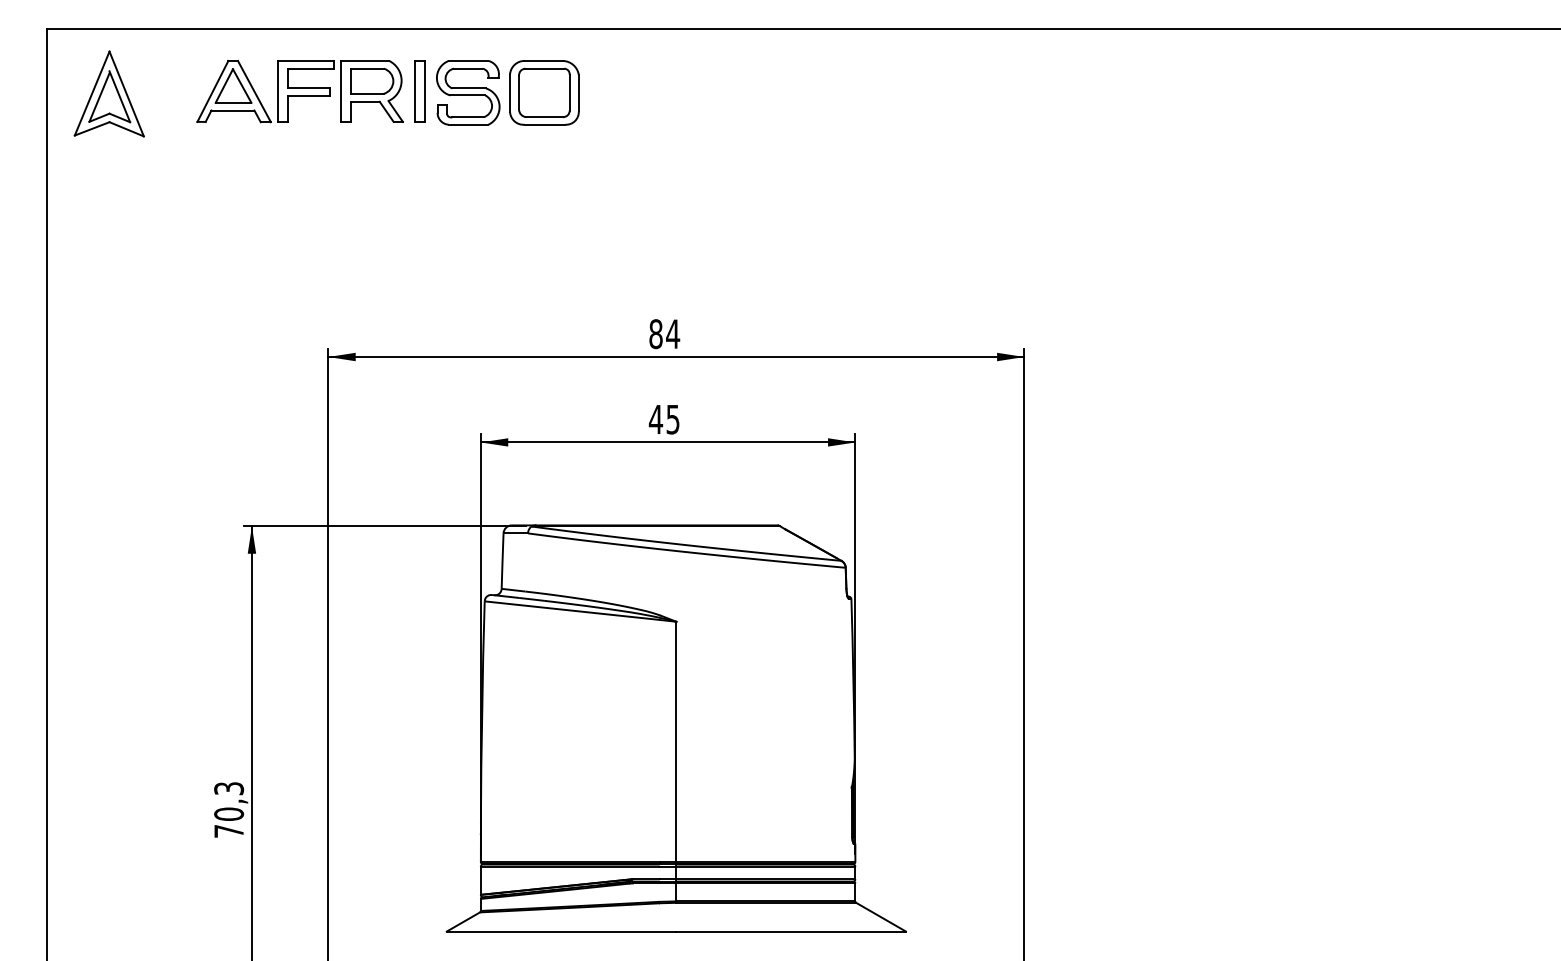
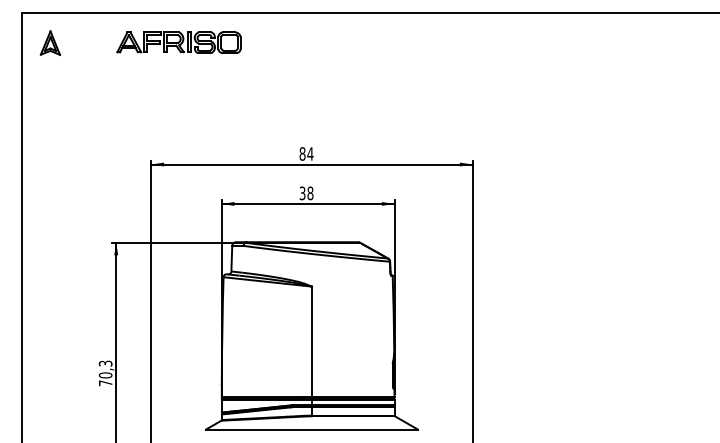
part: (109, 92) -> (50, 42), size x0.6
part: (386, 92) -> (178, 42), size x0.7
text: (664, 419) -> (306, 193), 45 -> 38

